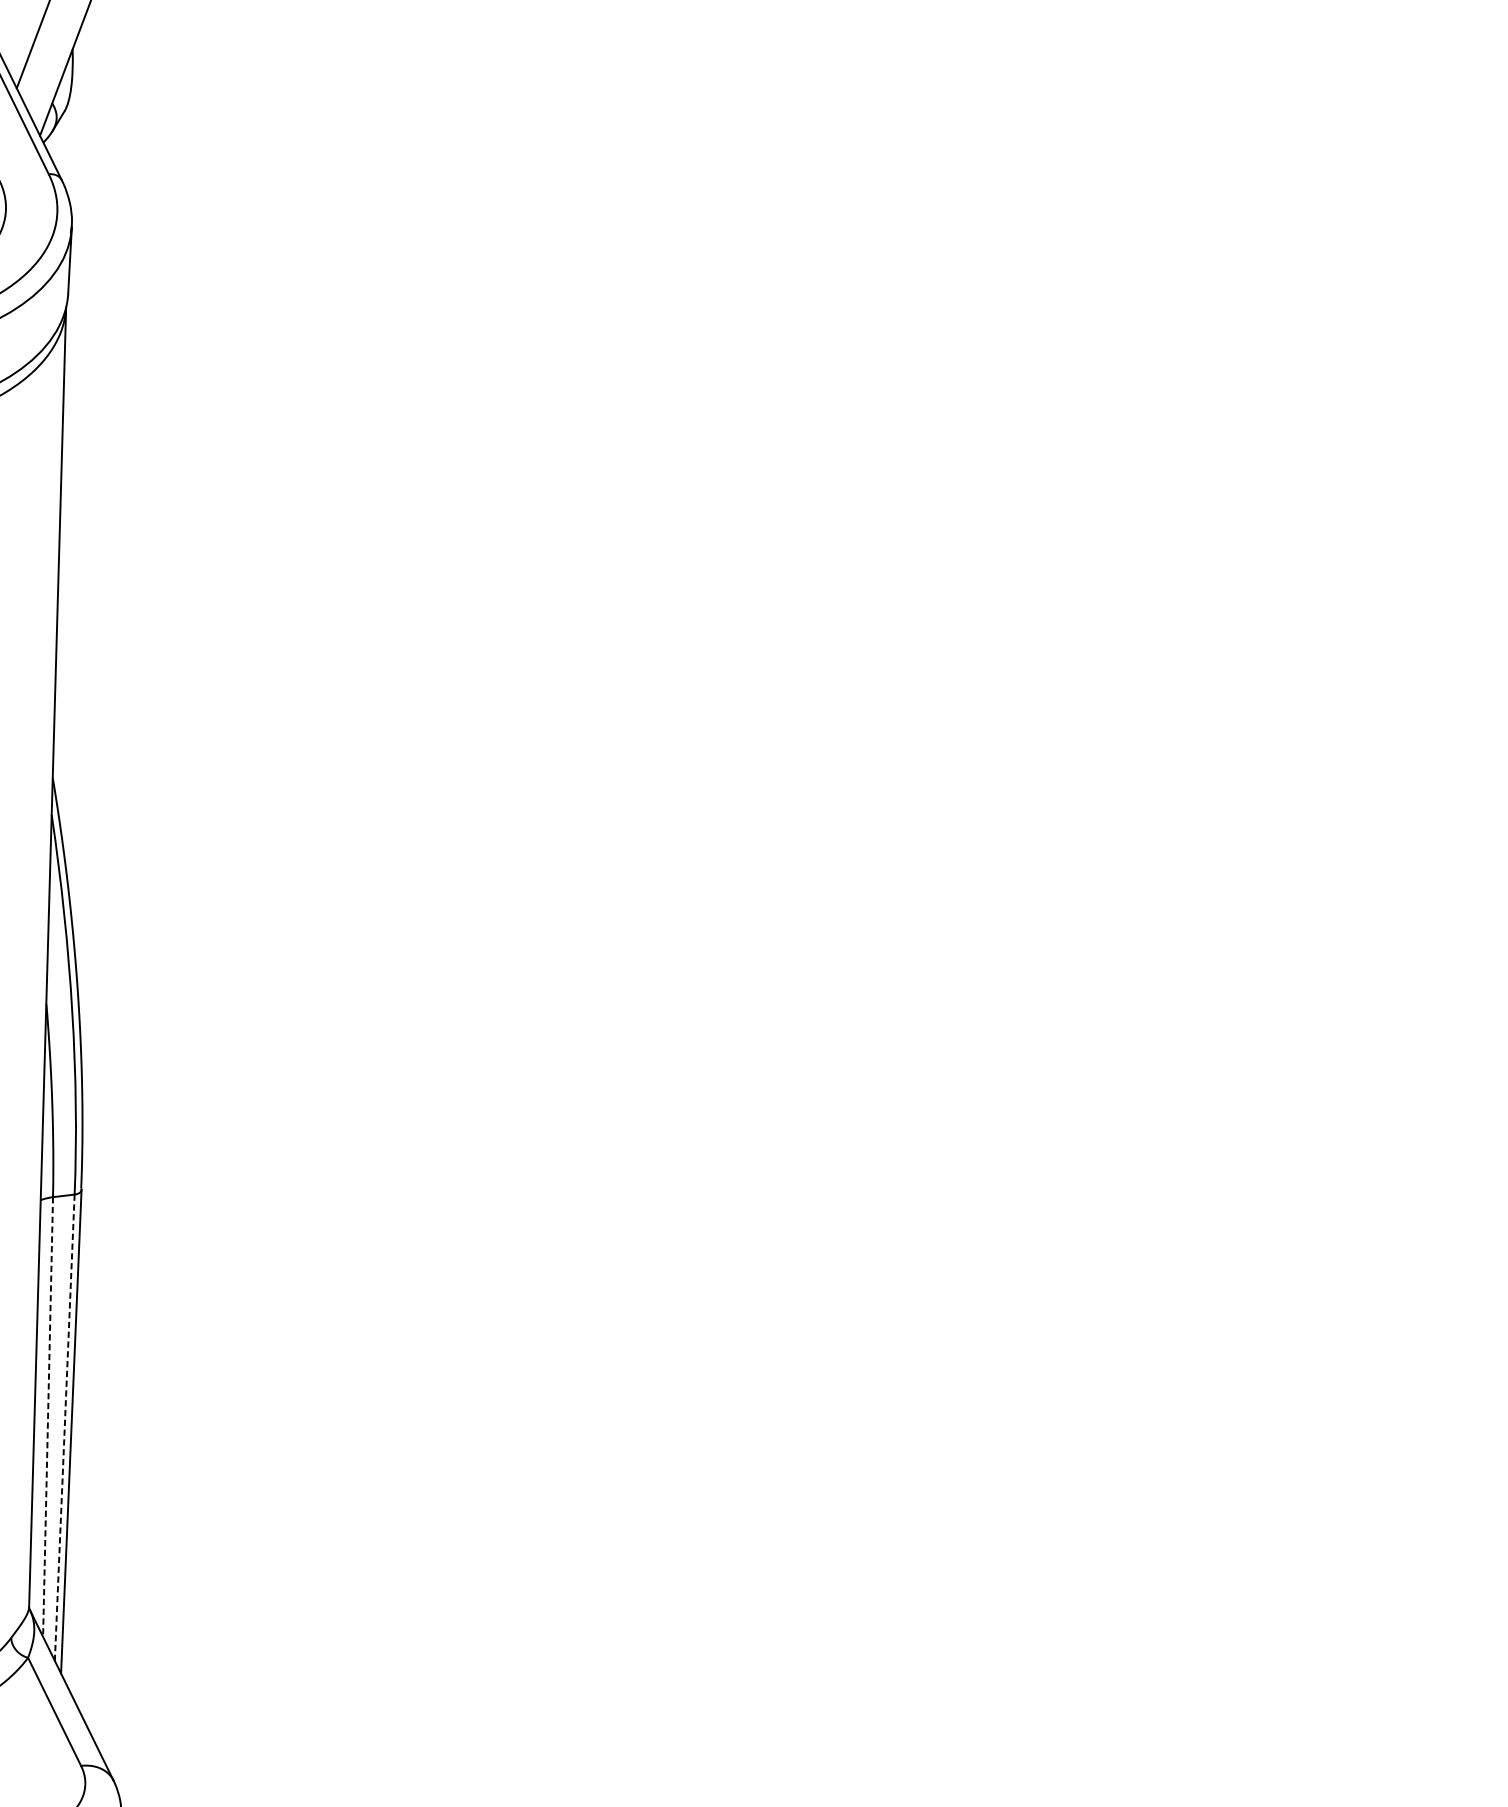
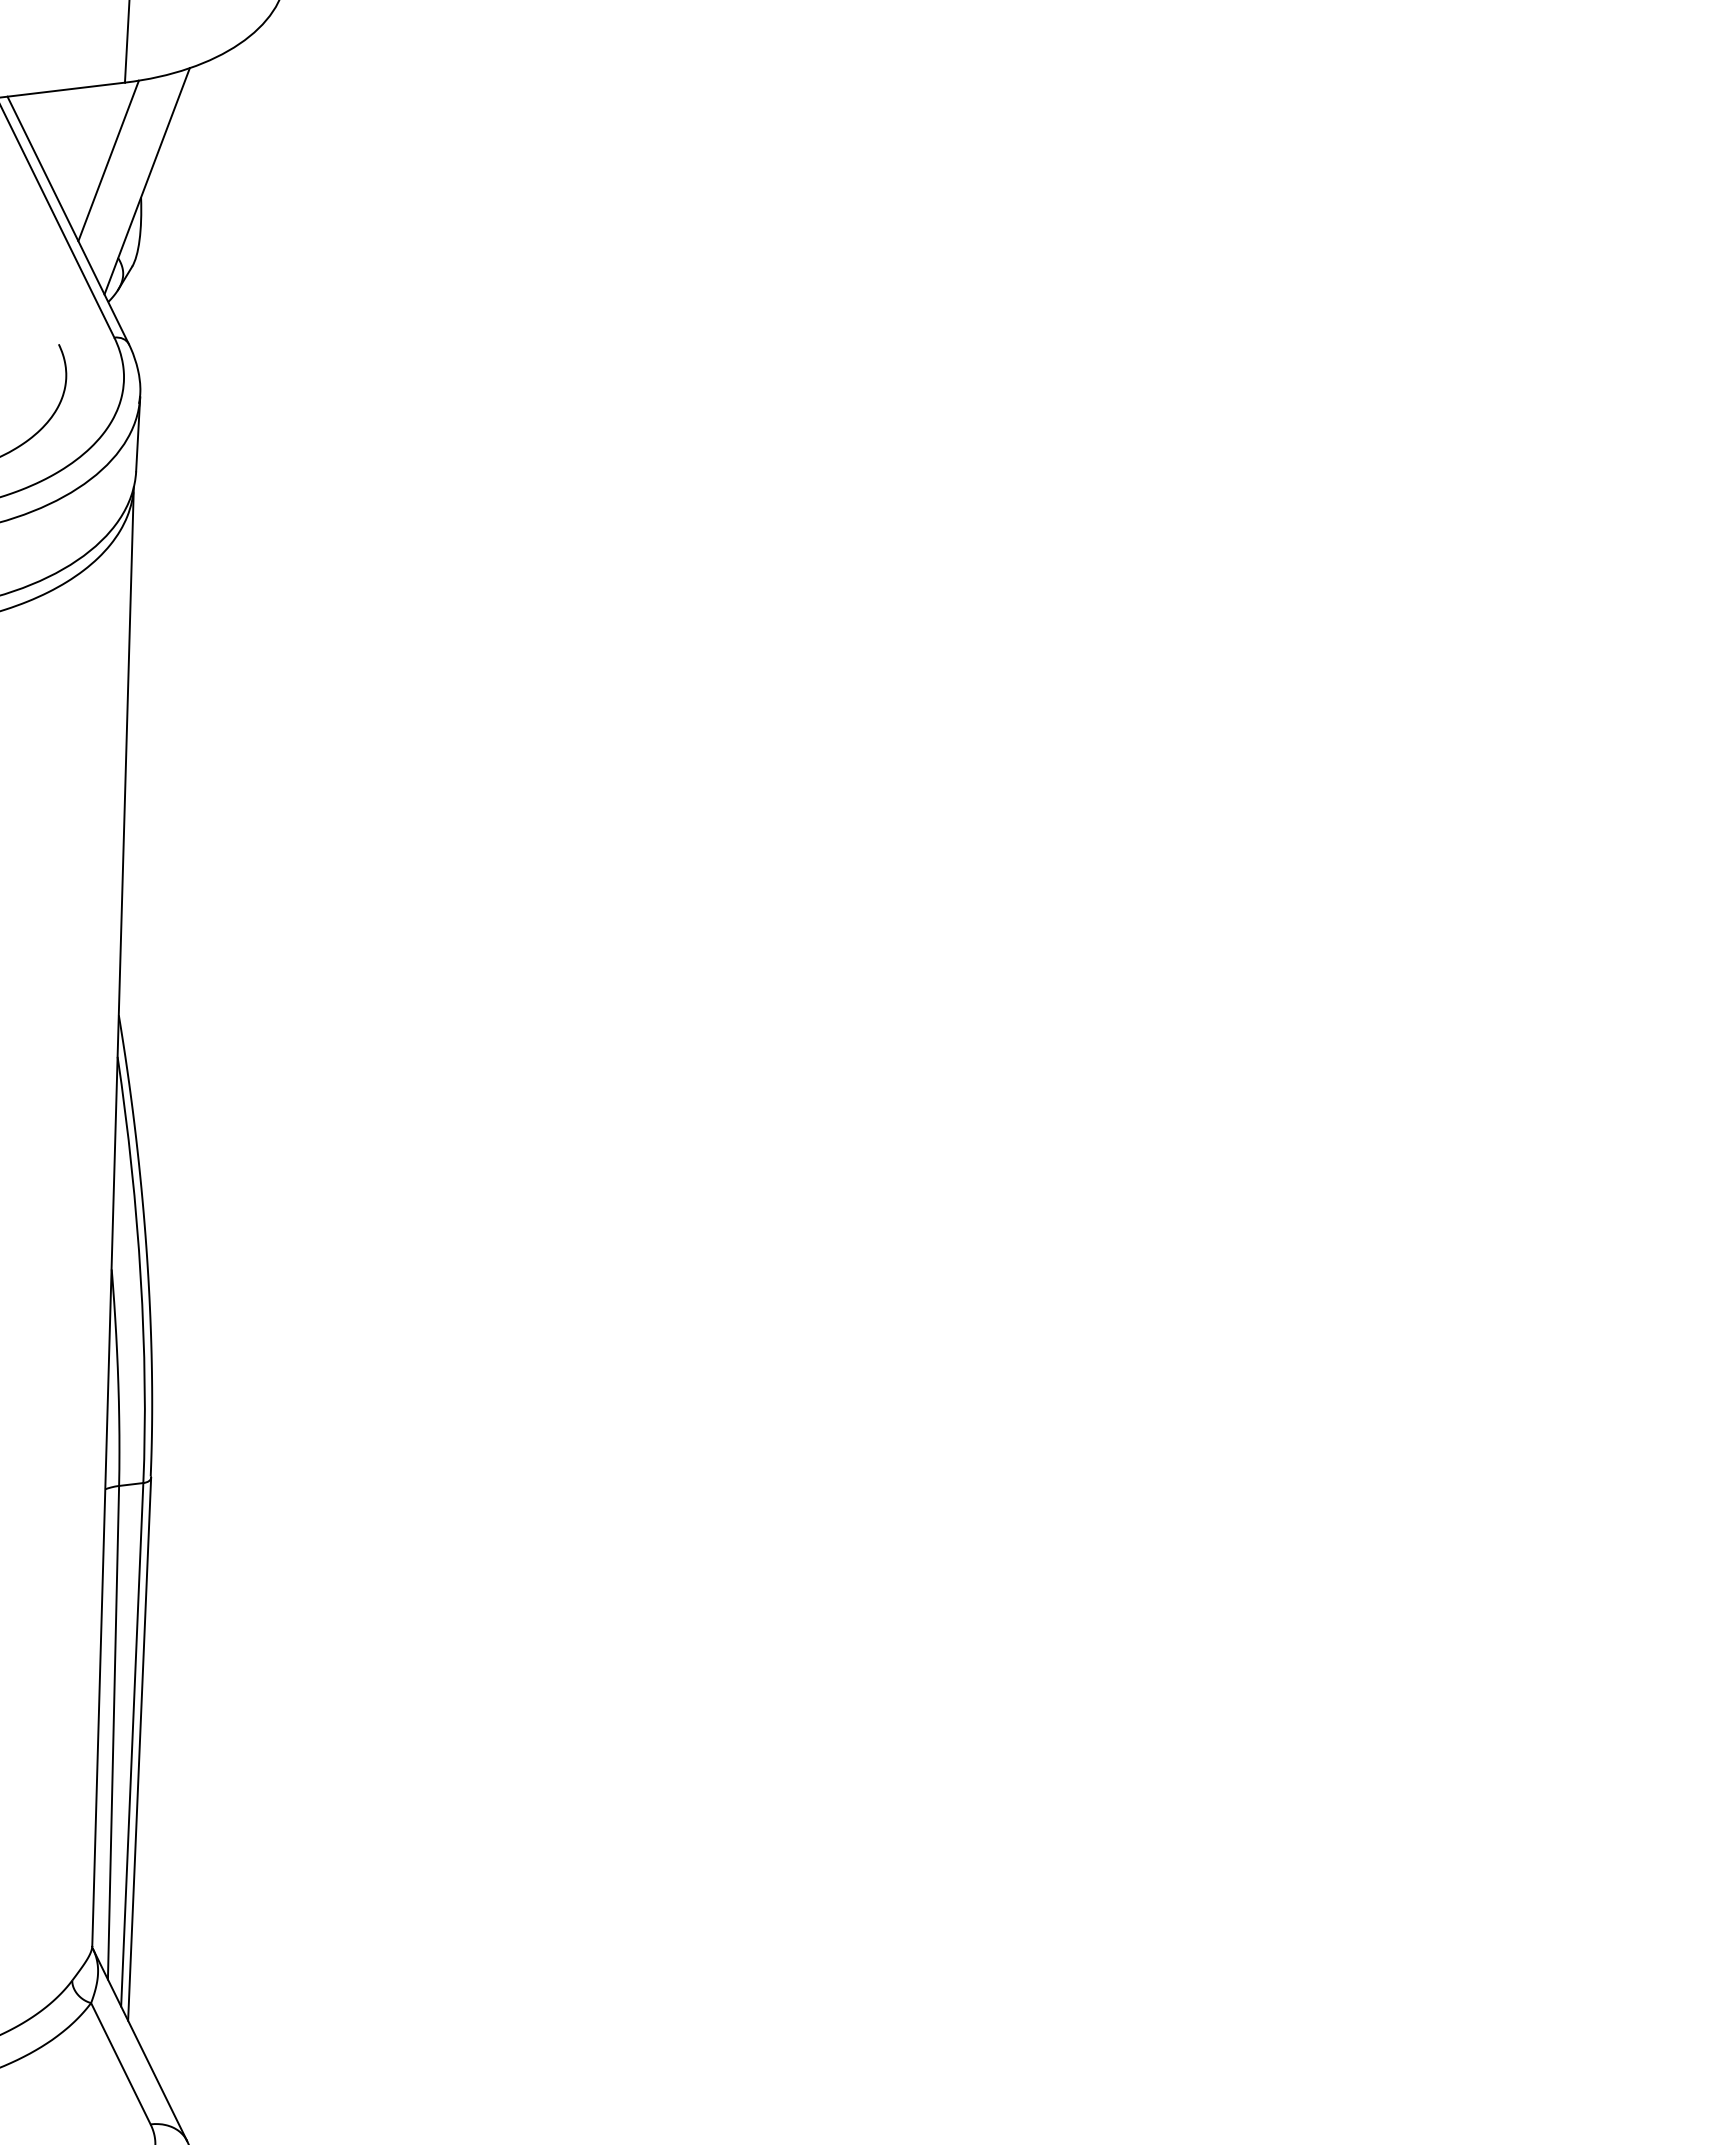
line: (48, 1416) -> (113, 1732), dashed -> solid
line: (64, 1427) -> (132, 1744), dashed -> solid

